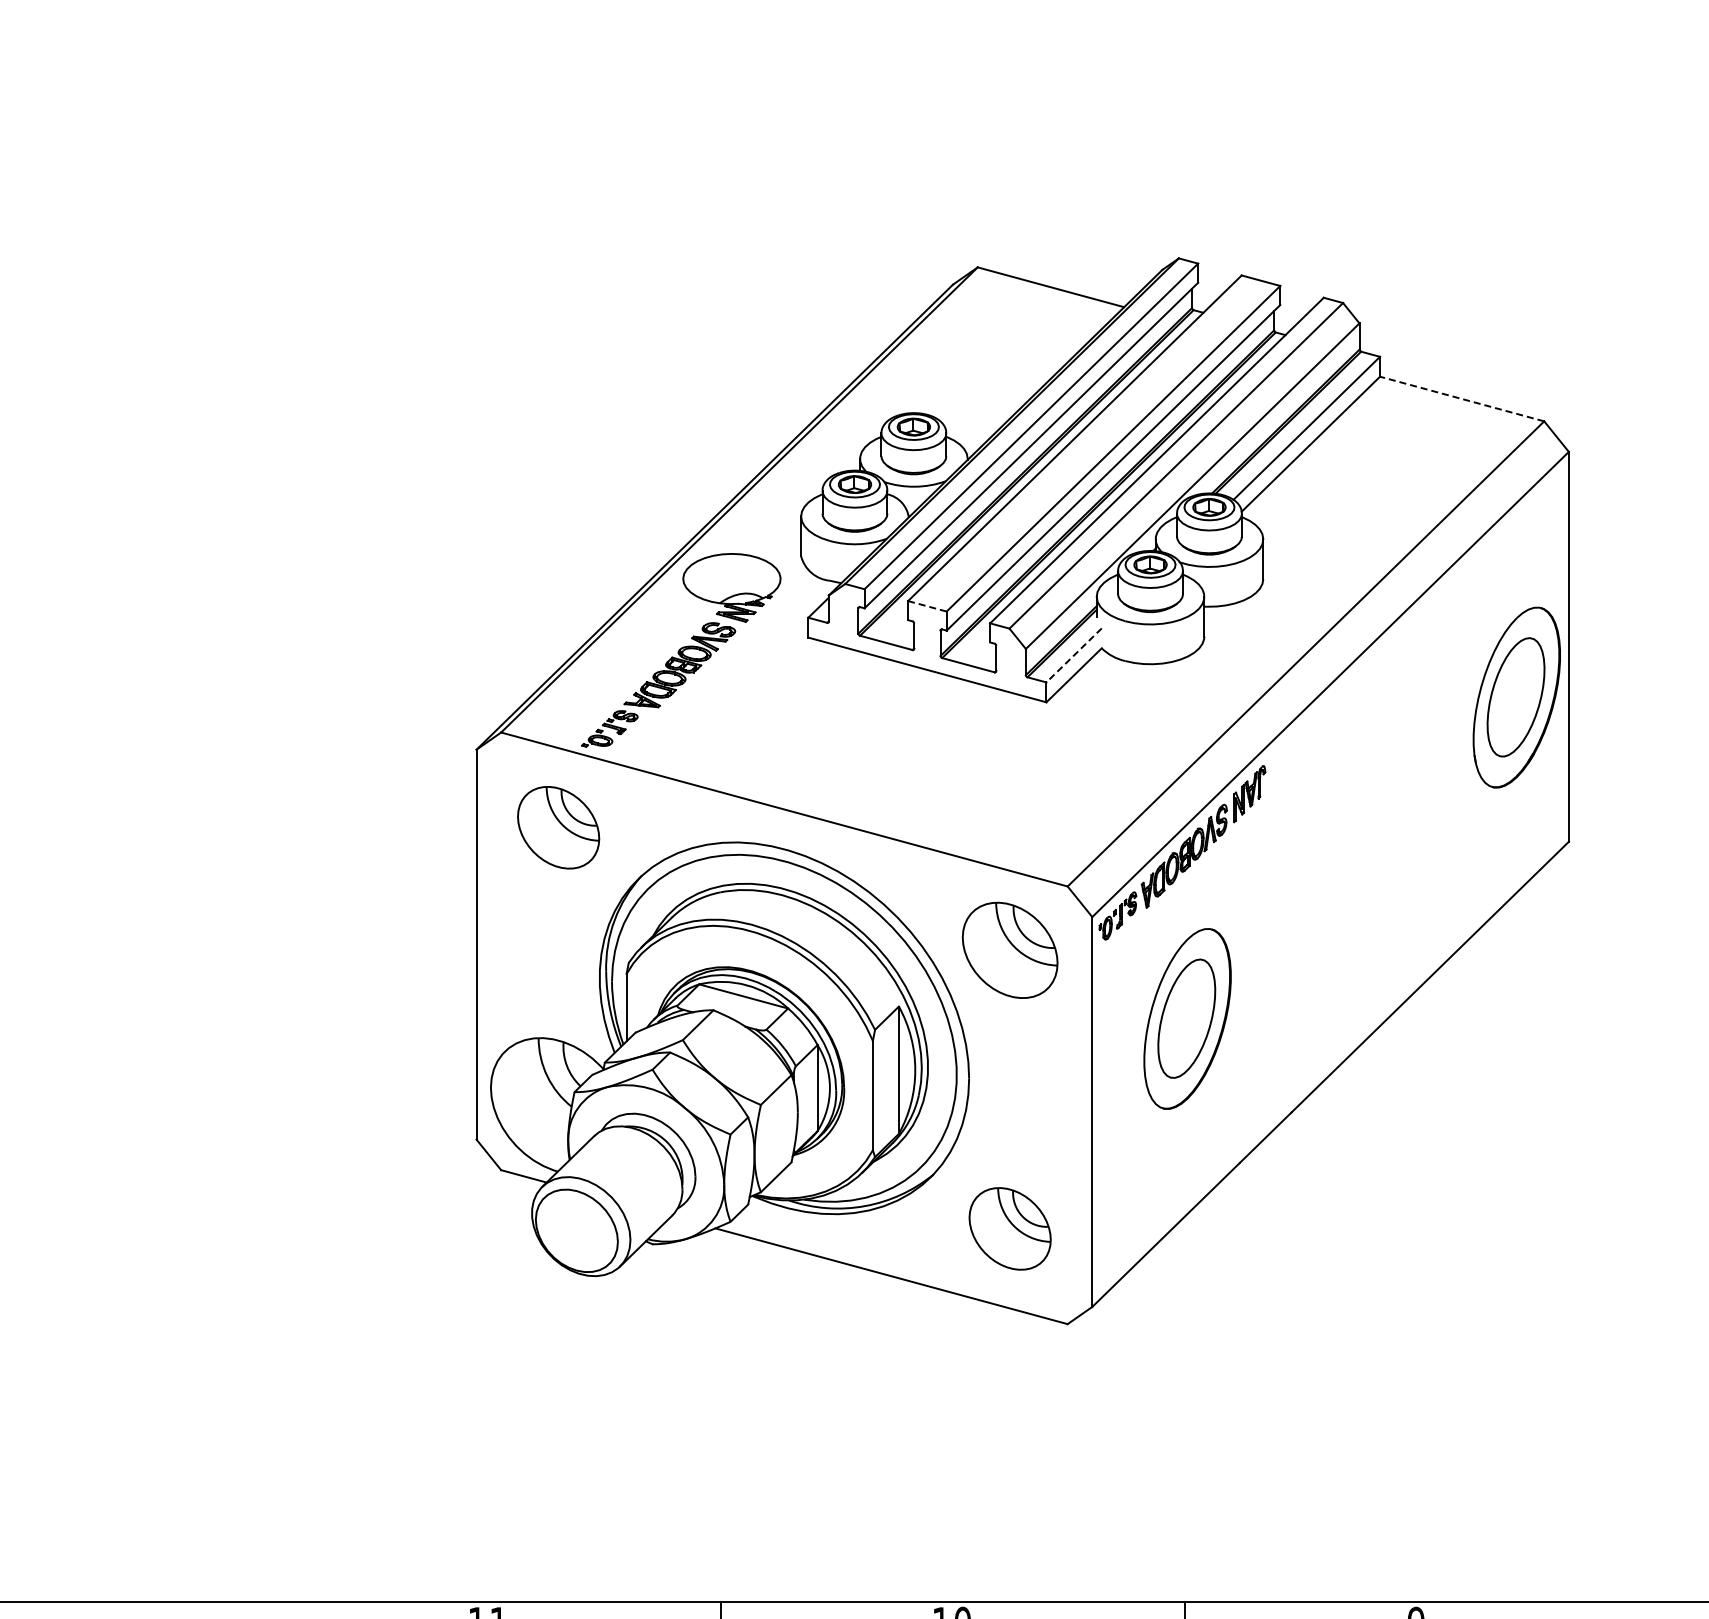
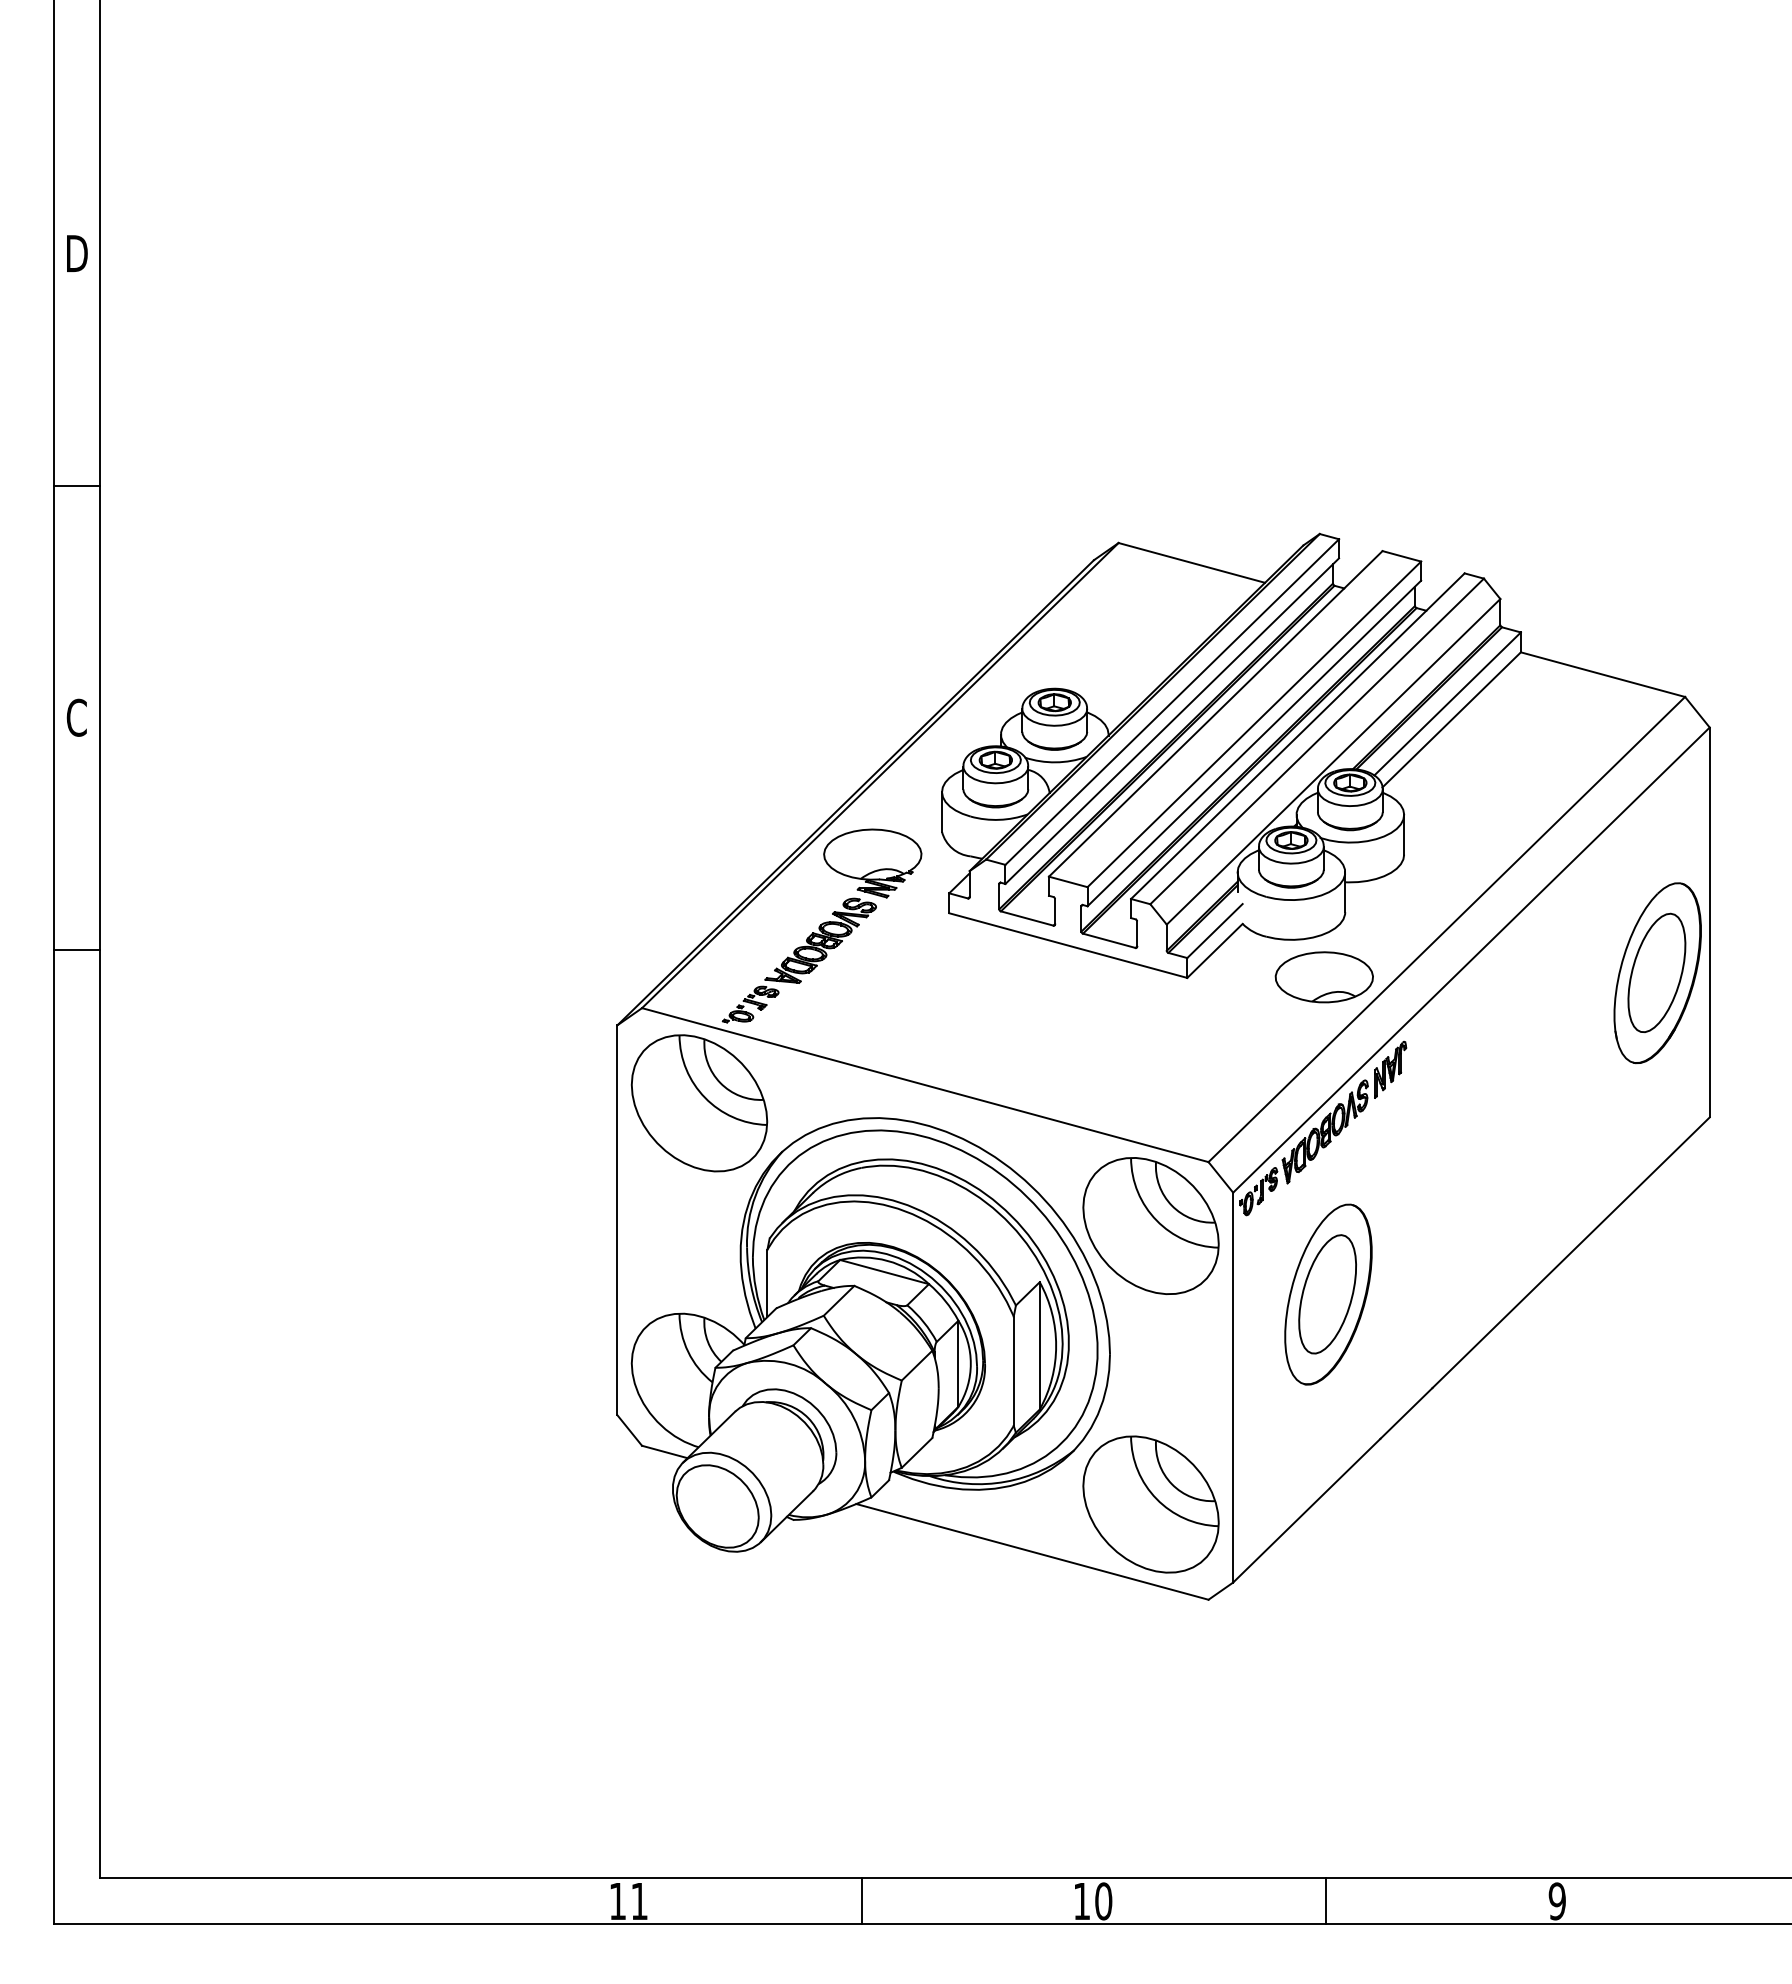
line: (1461, 398) -> (1602, 674), dashed -> solid
line: (927, 605) -> (1068, 881), dashed -> solid
line: (1073, 655) -> (1214, 931), dashed -> solid
part: (1182, 701) -> (1323, 977), added
part: (558, 827) -> (699, 1103), size x1.67
part: (1009, 949) -> (1150, 1225), size x1.43
part: (1009, 1228) -> (1150, 1504), size x1.67

